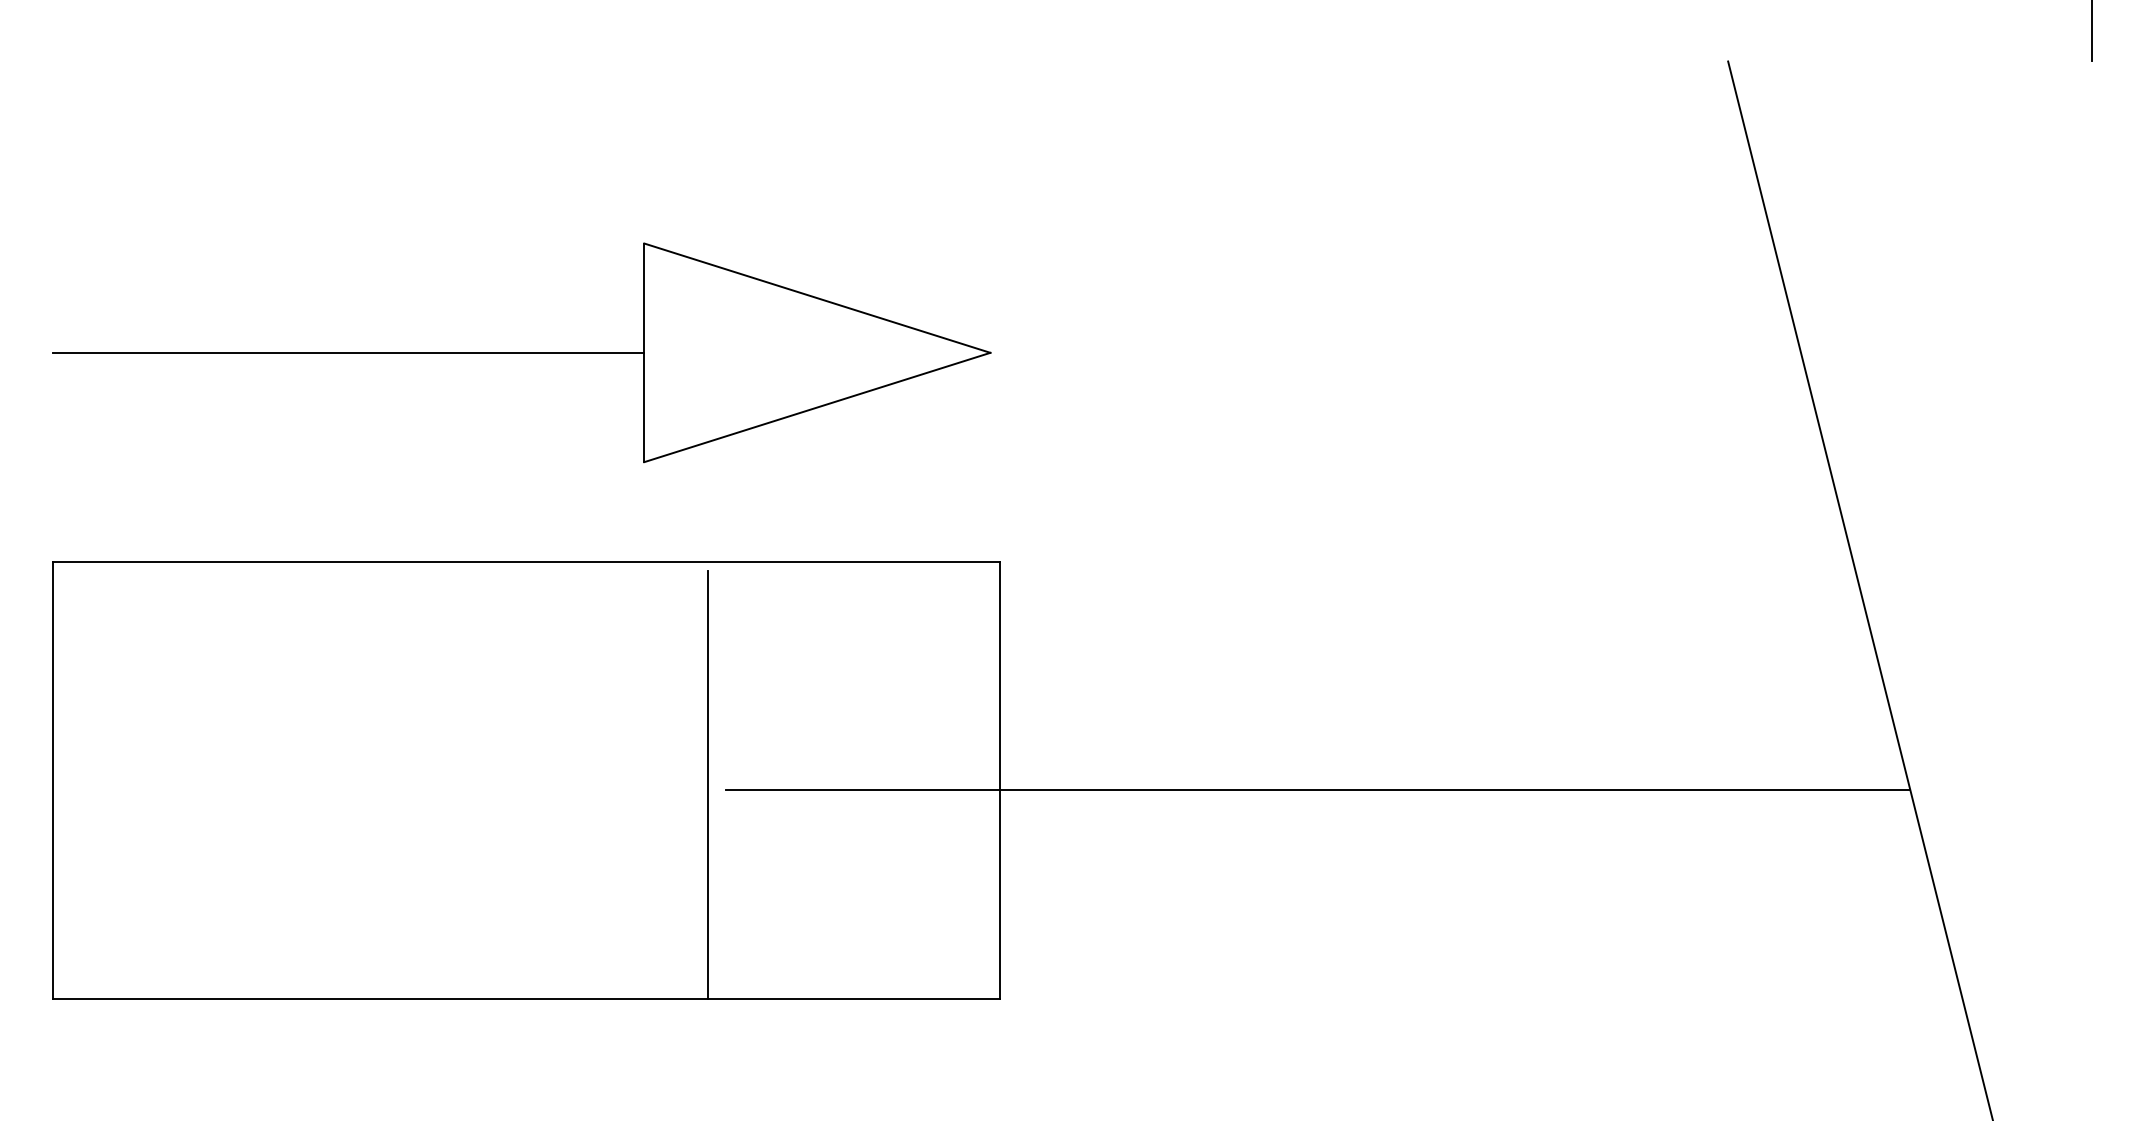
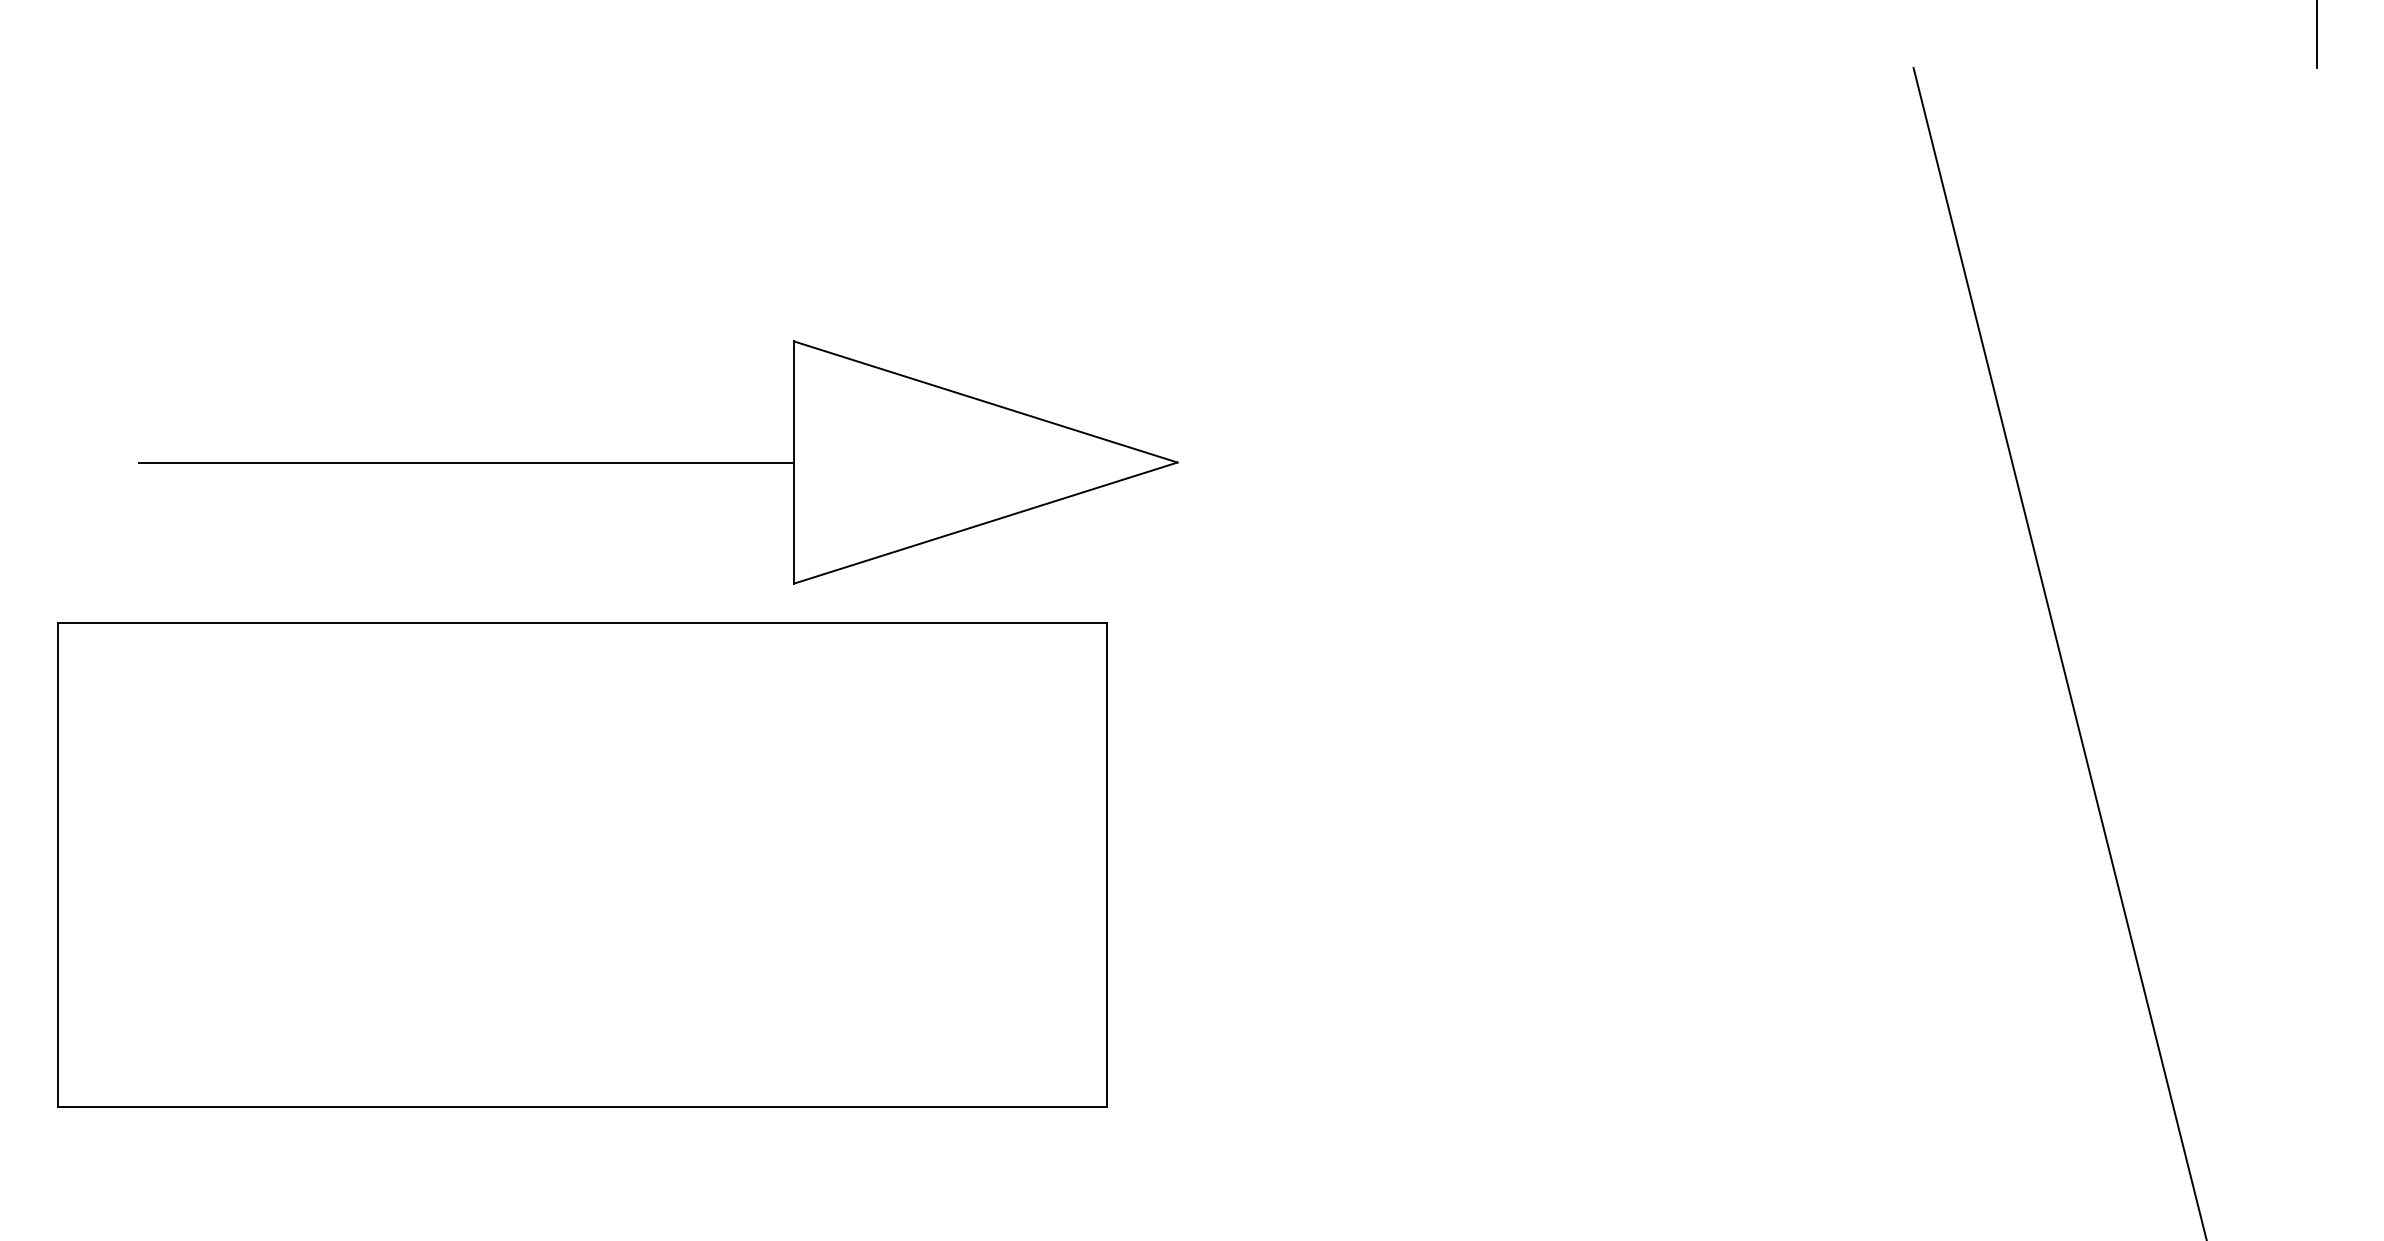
part: (521, 352) -> (658, 462), moved
line: (708, 785) -> (784, 869), removed
line: (1318, 789) -> (1459, 874), removed

